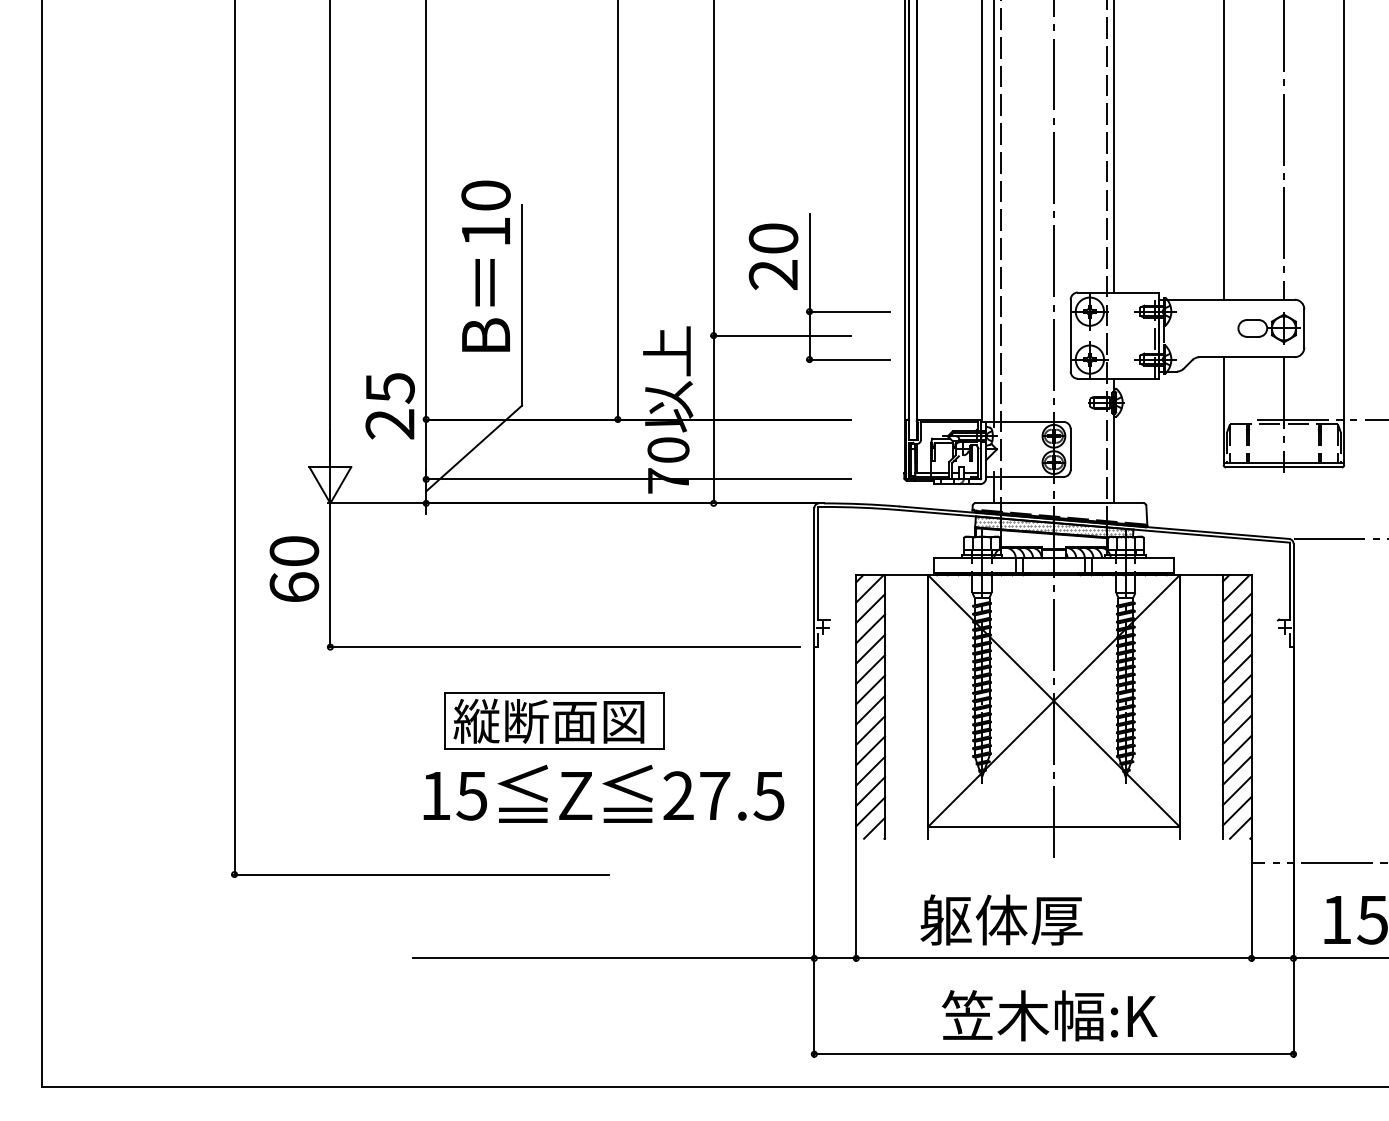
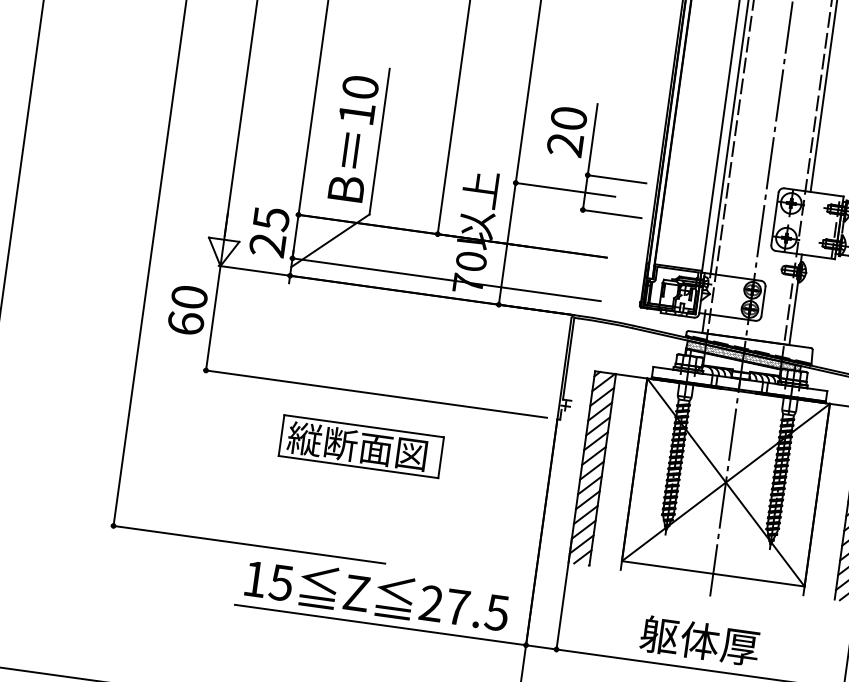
text: (485, 265) -> (353, 138), moved
text: (389, 406) -> (268, 232), moved
text: (603, 793) -> (377, 594), moved
text: (1001, 919) -> (699, 640), moved

